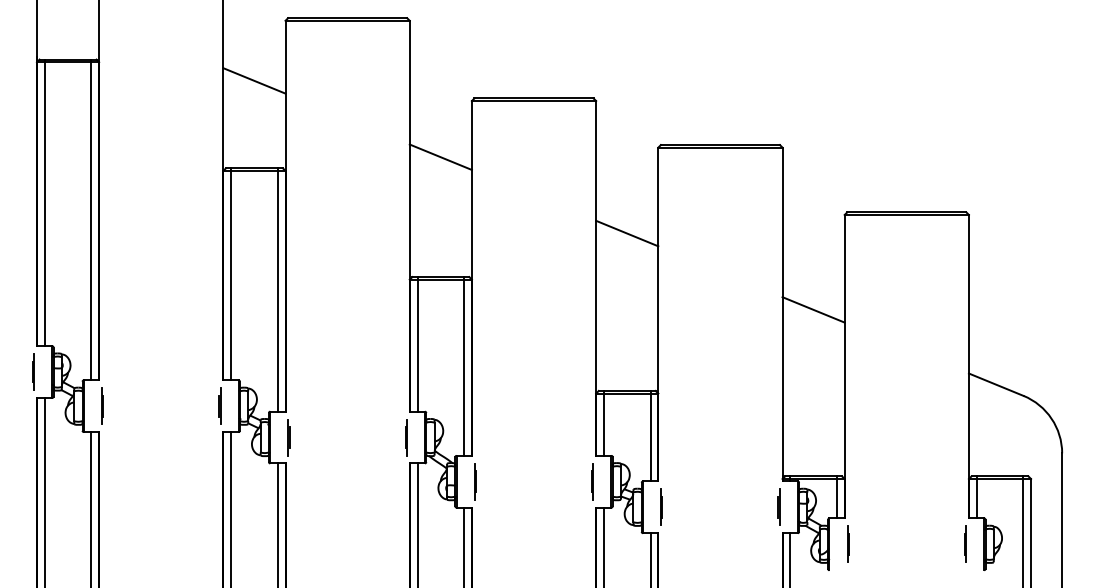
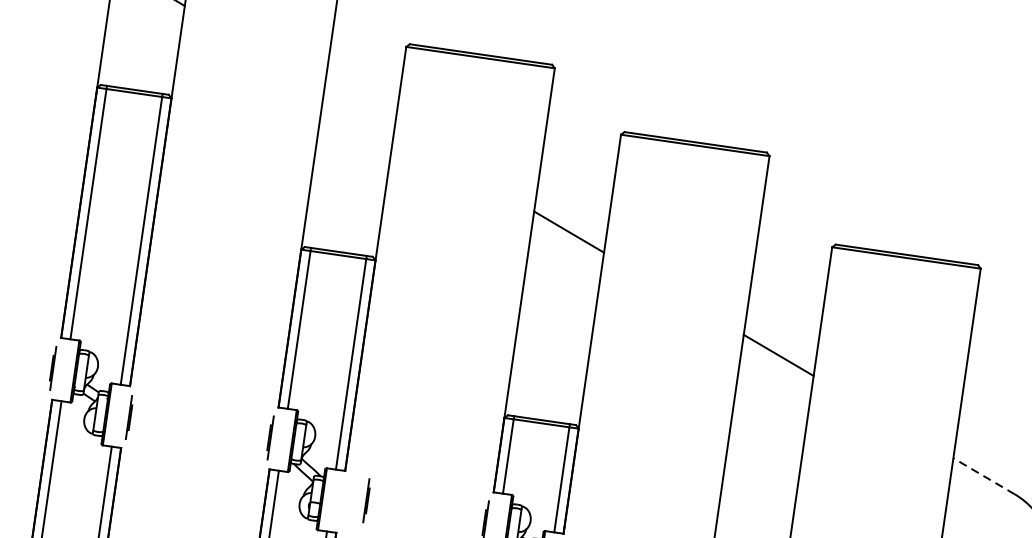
line: (440, 156) -> (359, 107), removed
line: (996, 384) -> (984, 476), solid -> dashed
line: (475, 481) -> (367, 500), moved

